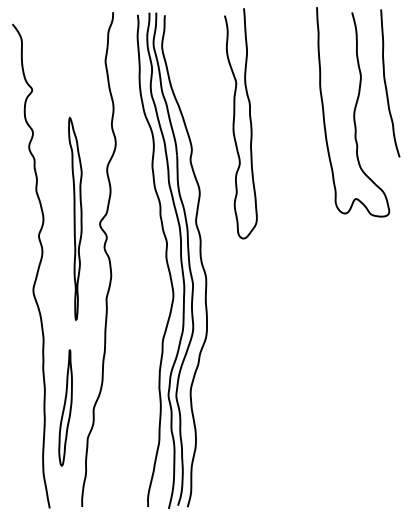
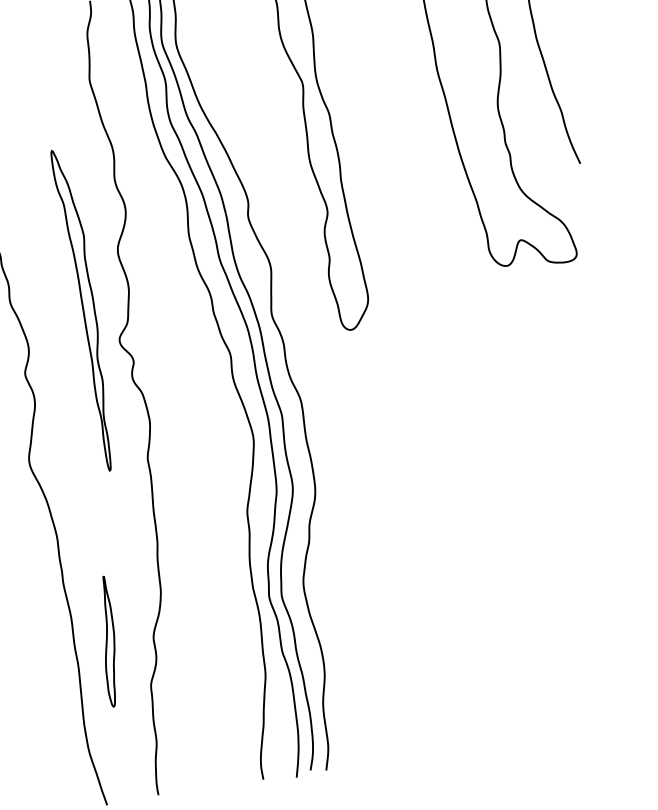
part: (75, 218) -> (84, 309), moved
part: (65, 407) -> (108, 640), size x0.7

